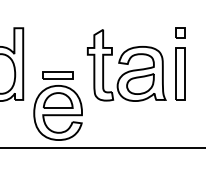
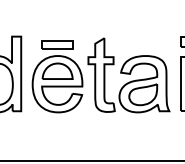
part: (57, 105) -> (56, 76), moved

